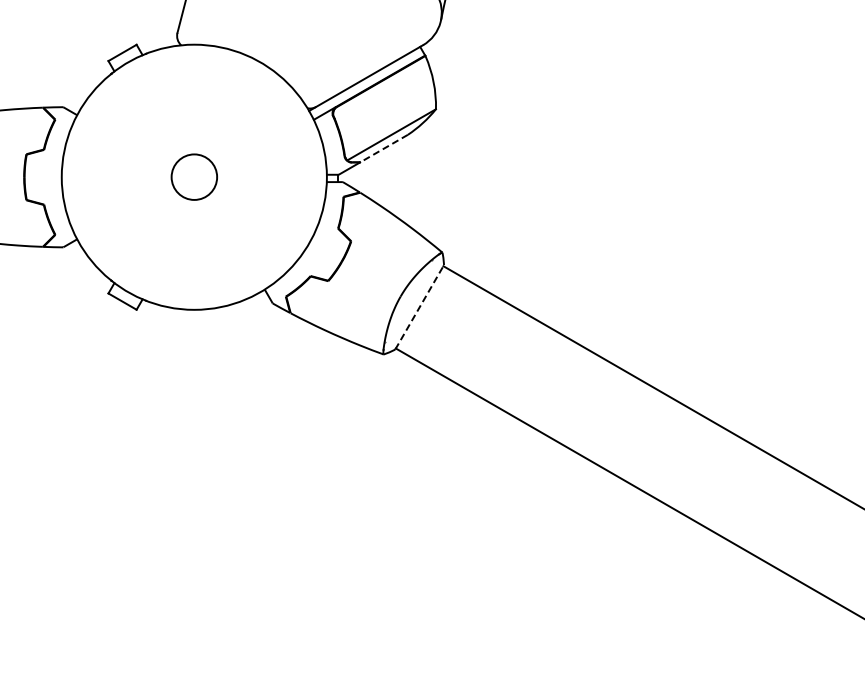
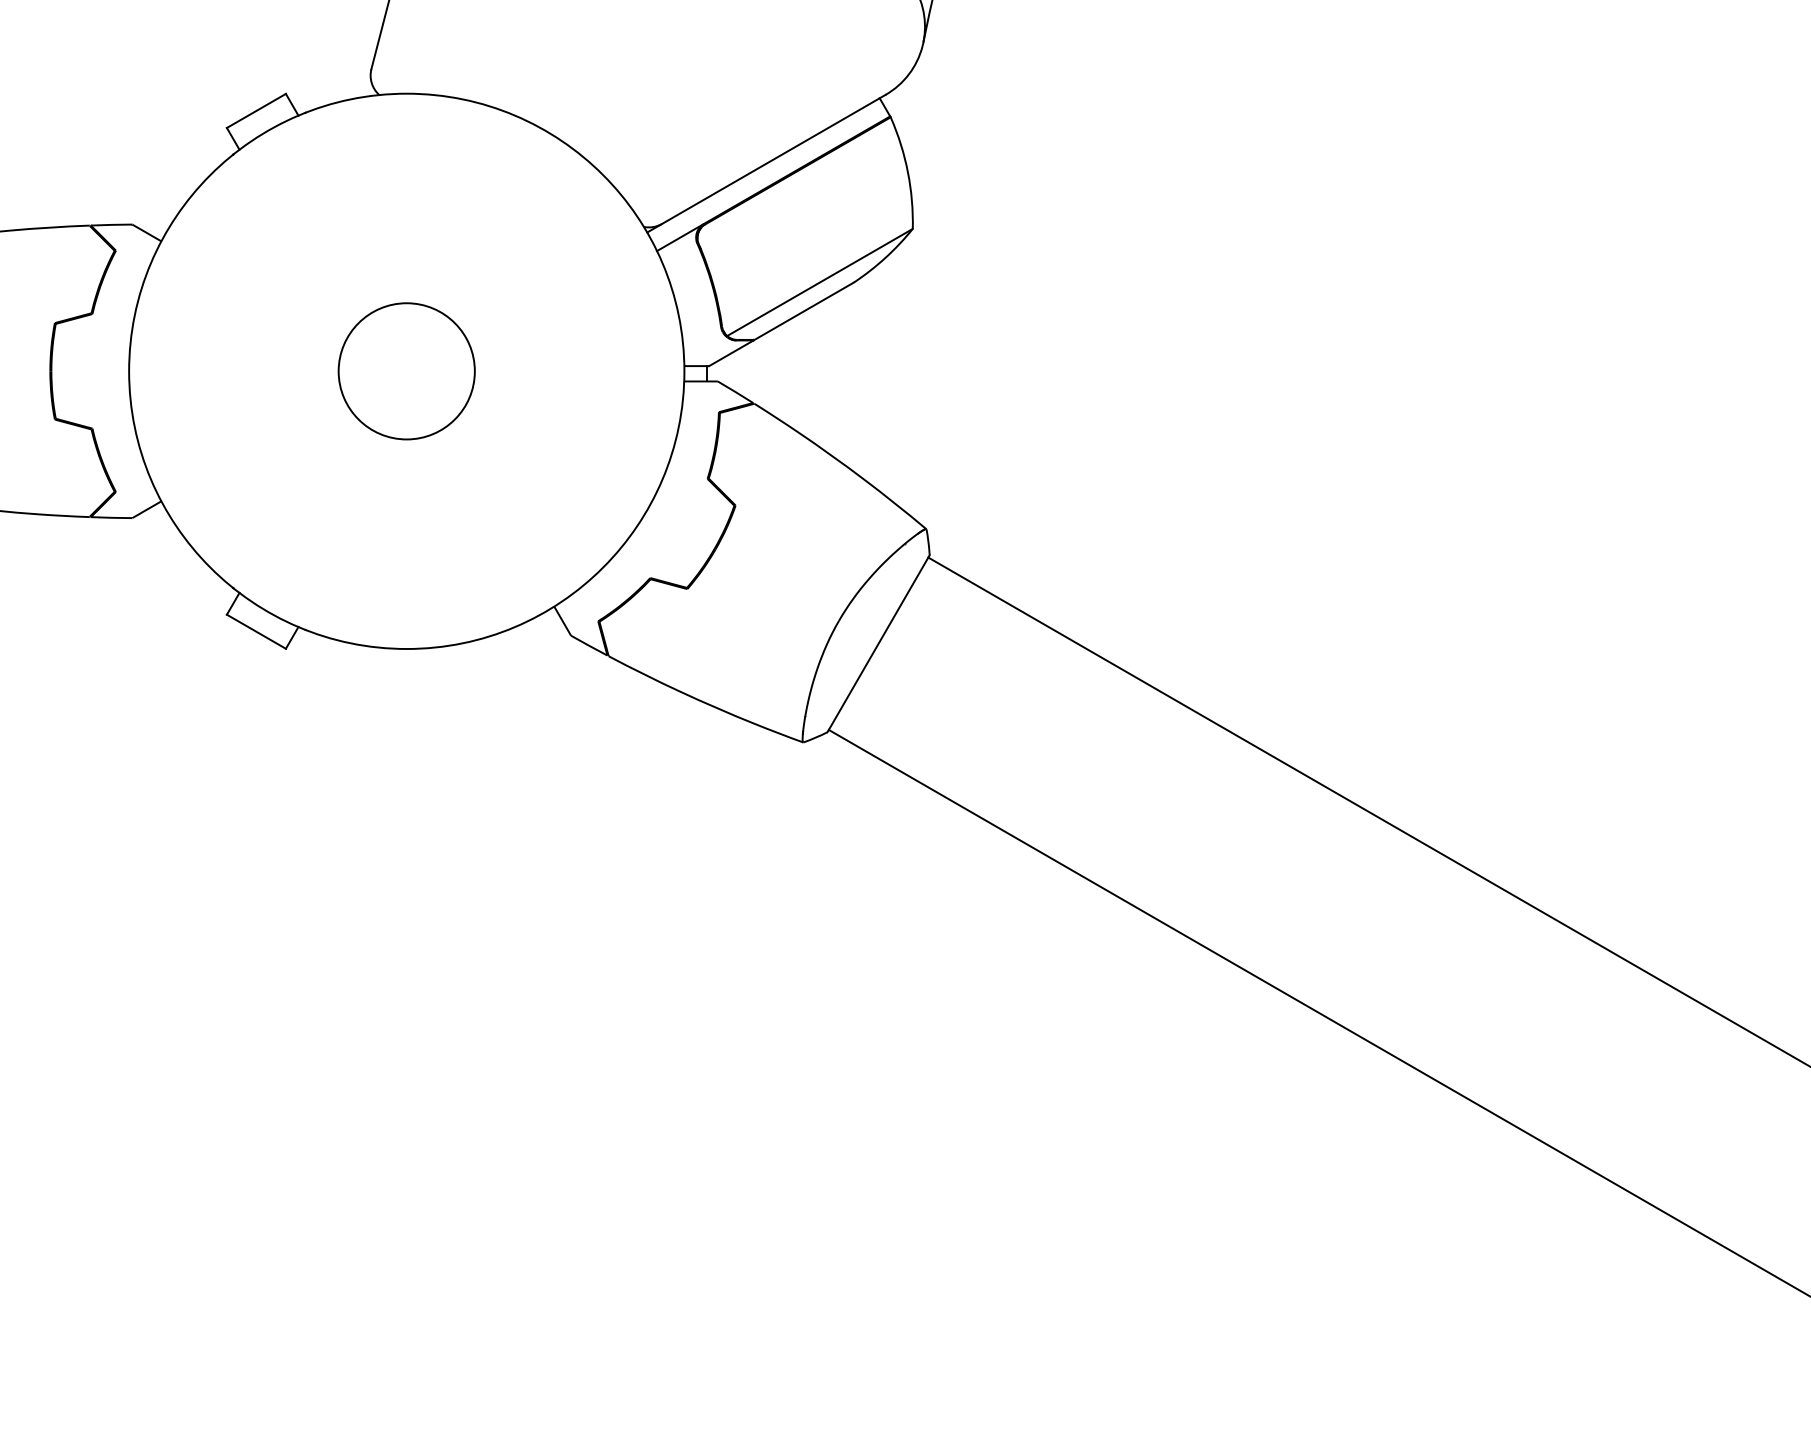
line: (383, 148) -> (802, 311), dashed -> solid
circle: (194, 176) -> (407, 369), size x1.43
line: (419, 307) -> (878, 644), dashed -> solid

